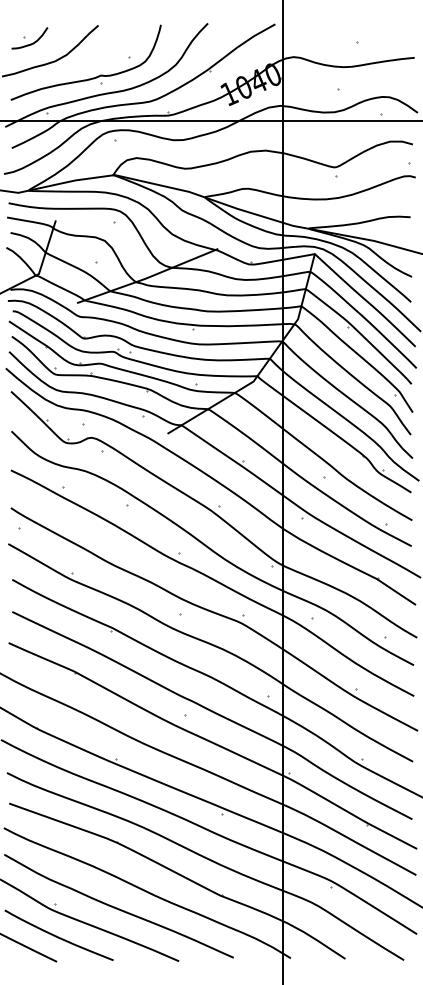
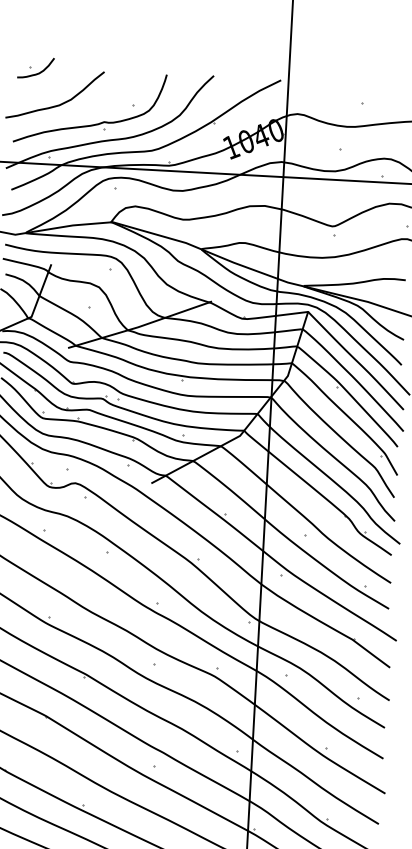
part: (29, 38) -> (35, 68), moved

